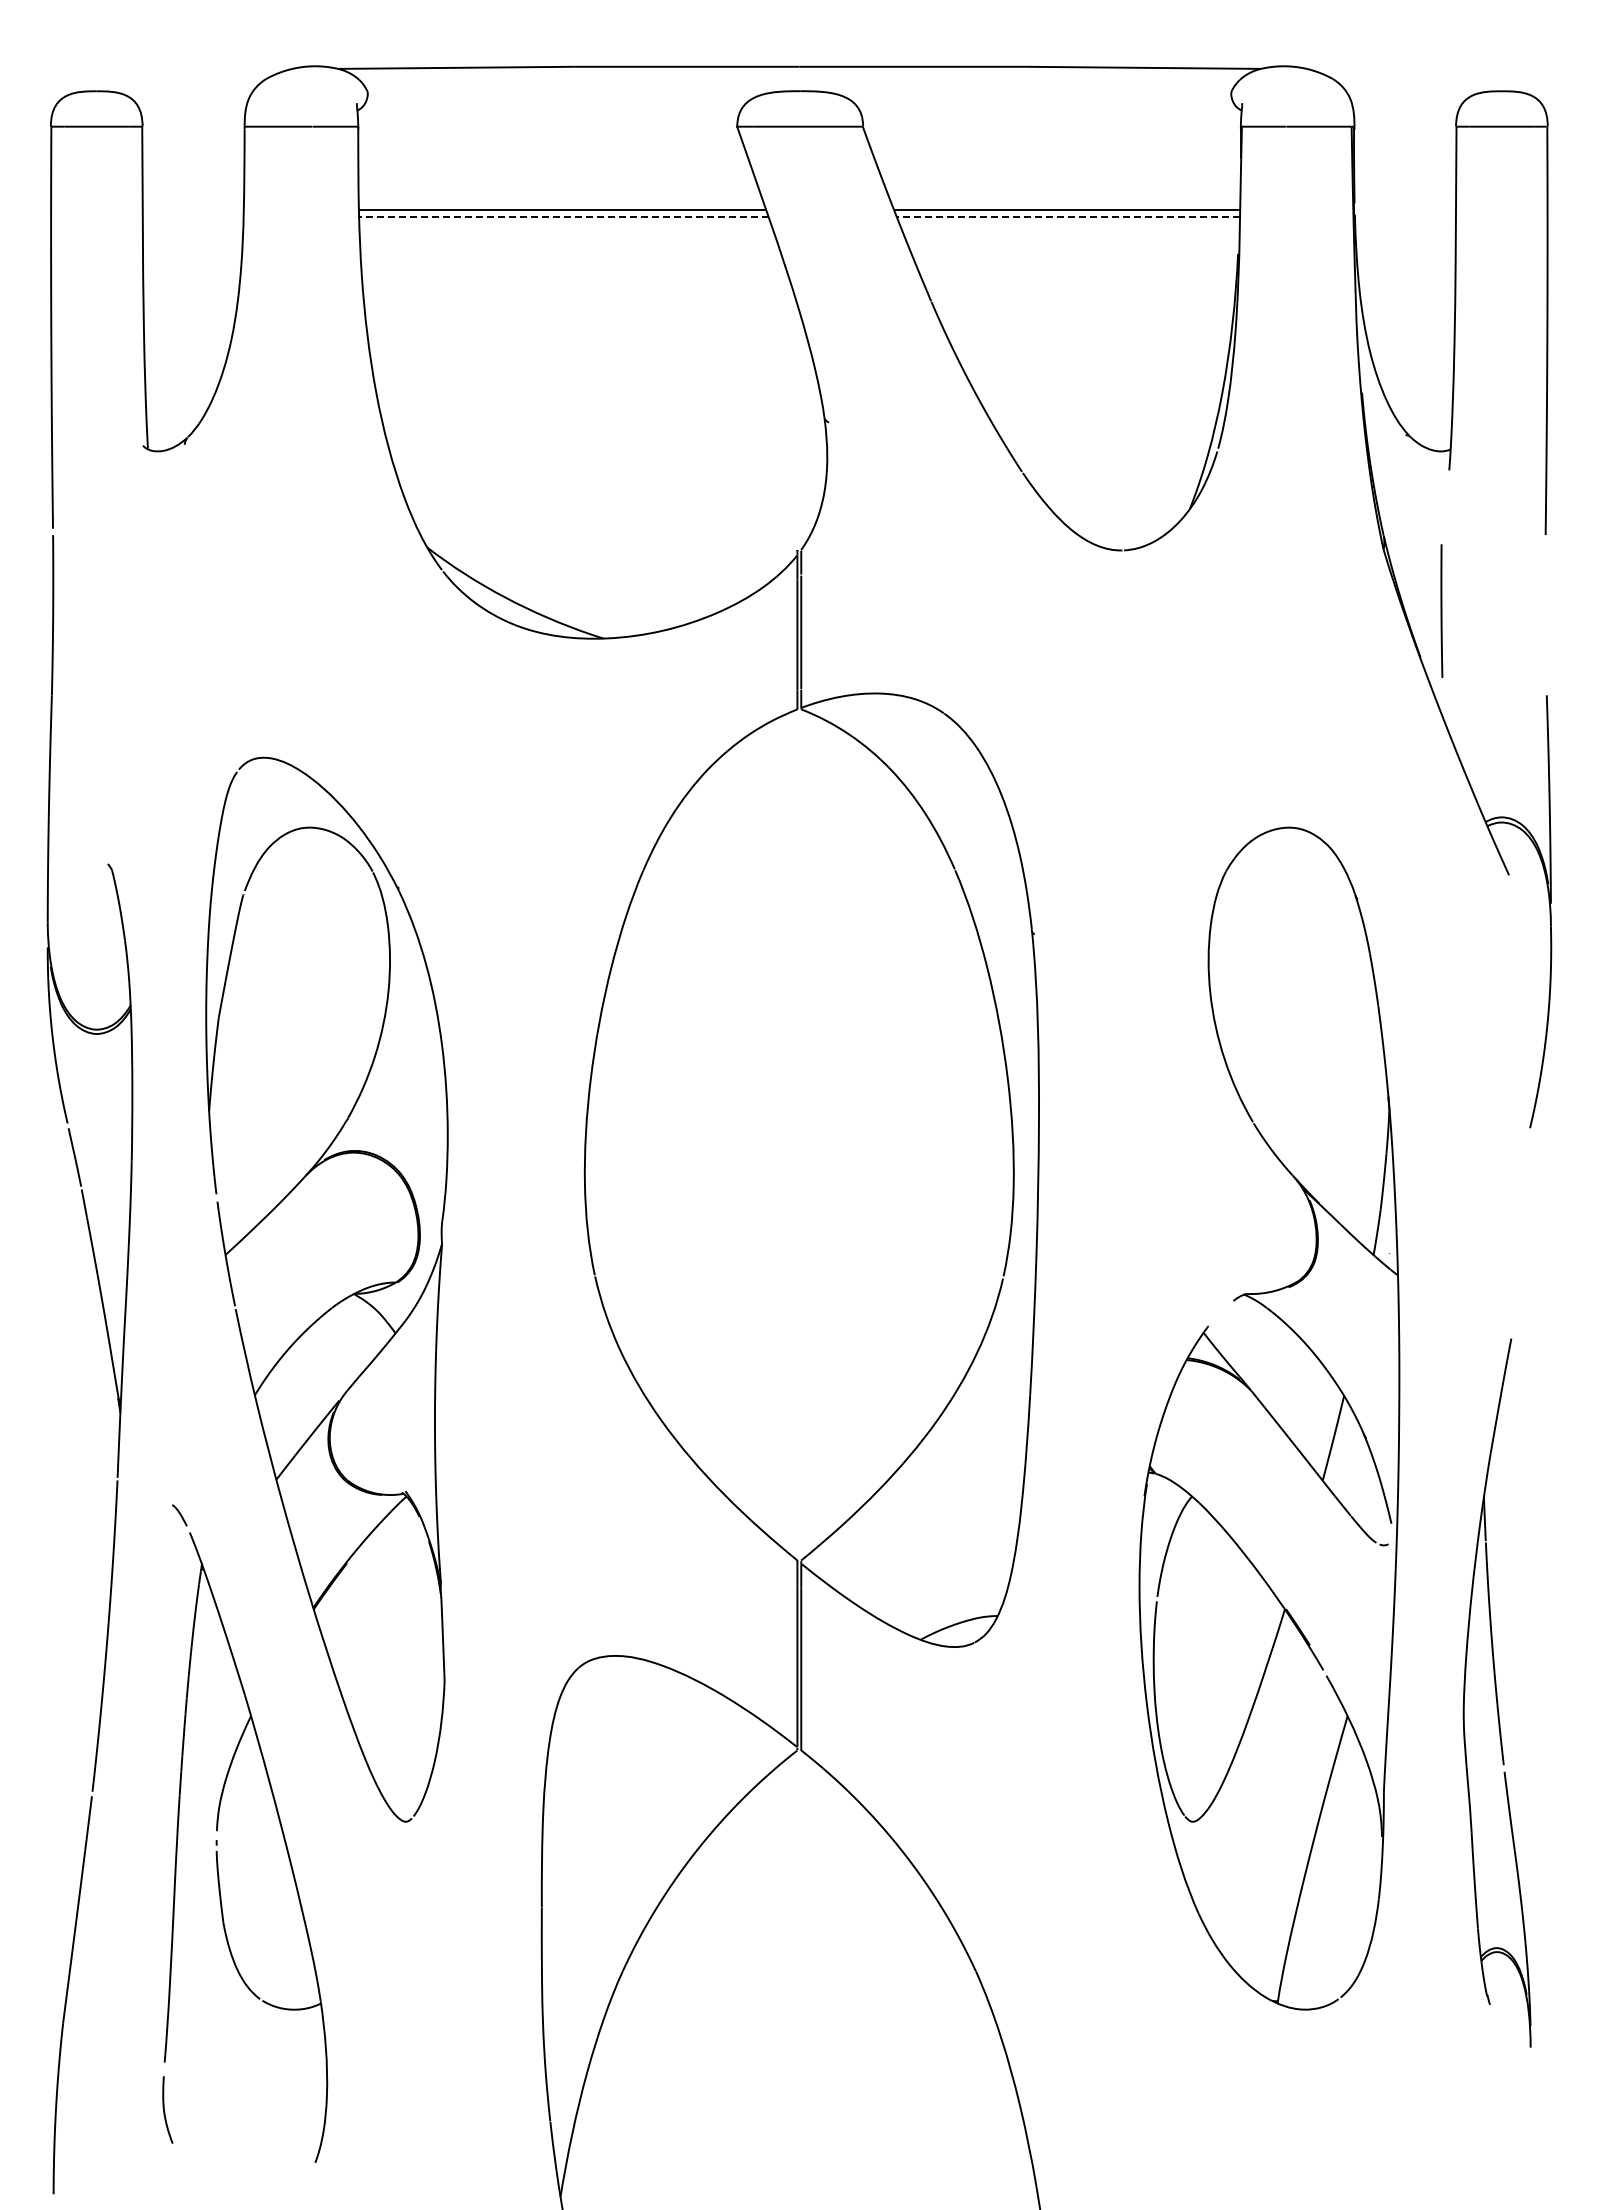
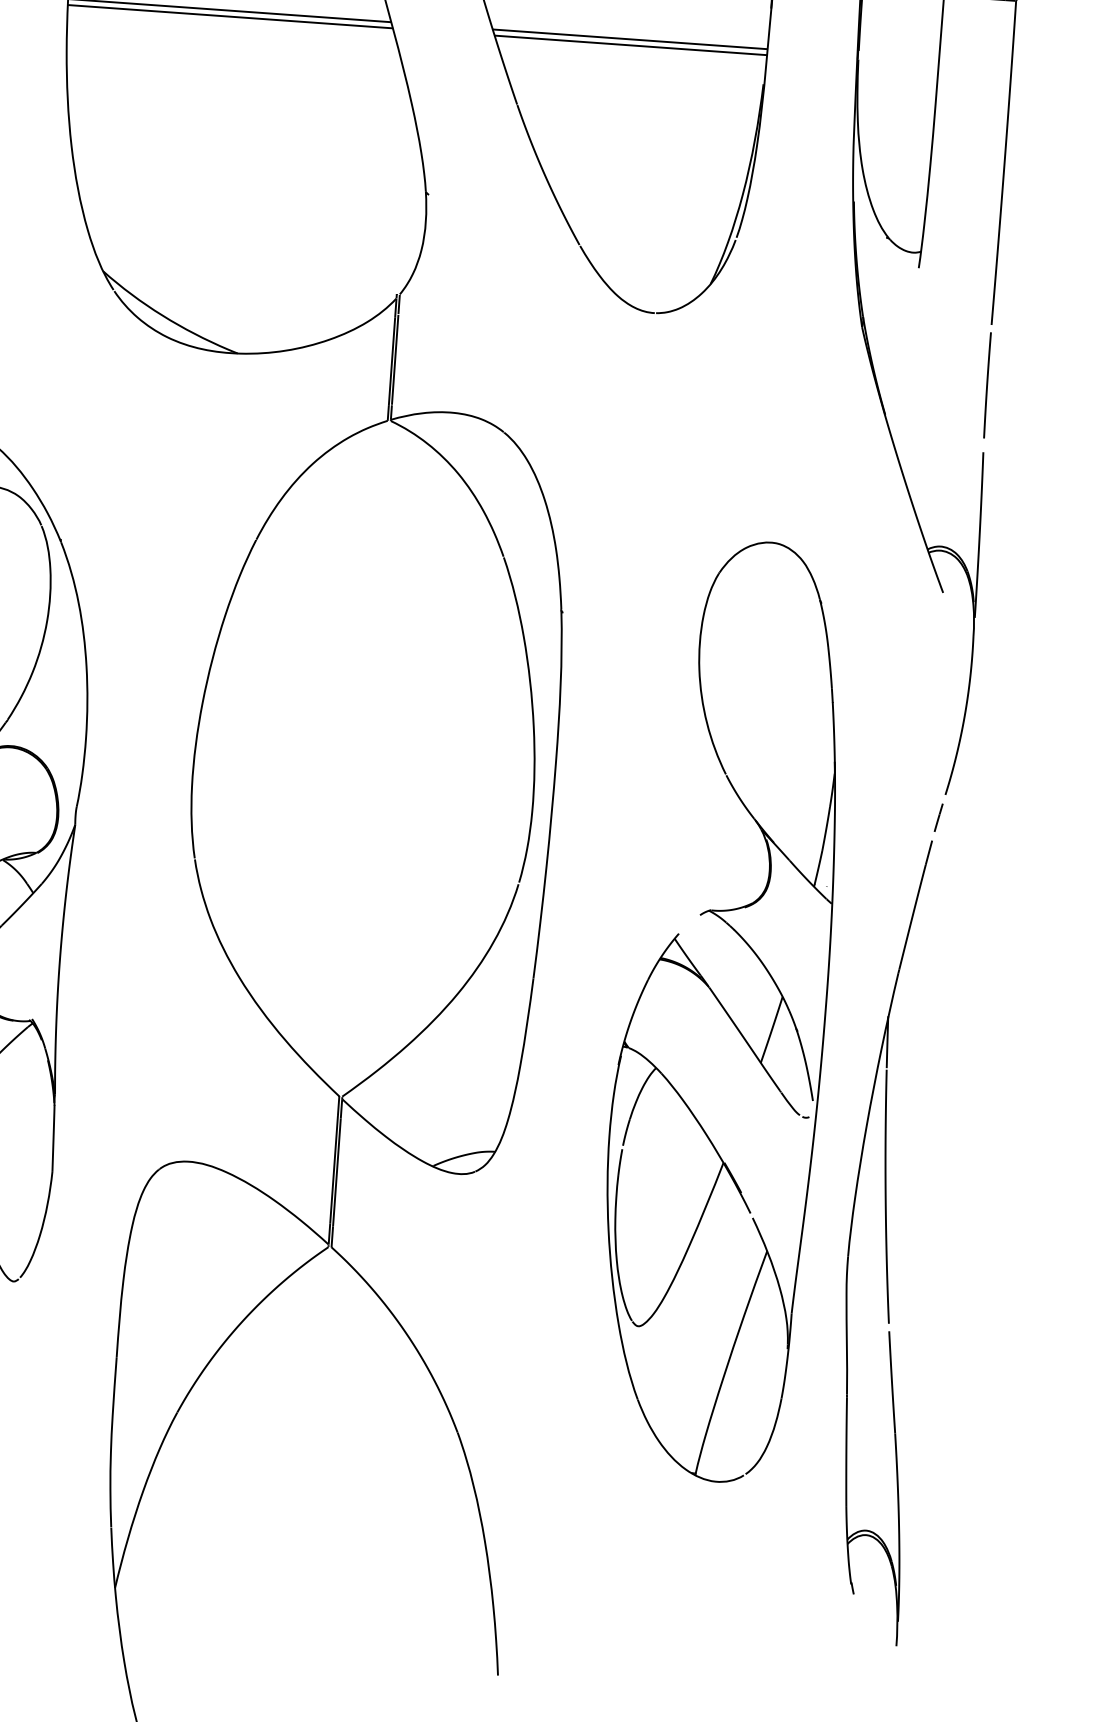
line: (563, 217) -> (230, 17), dashed -> solid
line: (1067, 217) -> (630, 45), dashed -> solid
line: (1441, 610) -> (987, 384), moved
line: (1523, 1157) -> (938, 817), added
part: (1496, 1692) -> (886, 1240), size x1.43

